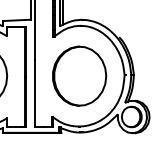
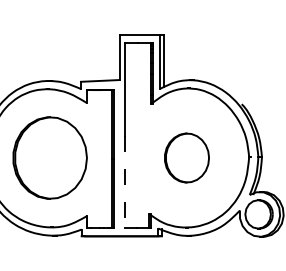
part: (79, 75) -> (186, 157), size x0.6
line: (35, 93) -> (125, 182), solid -> dashed

